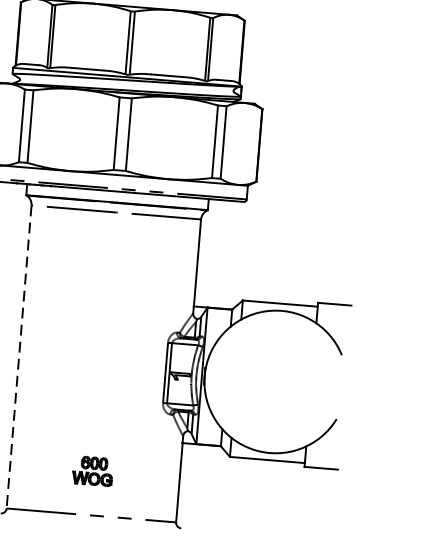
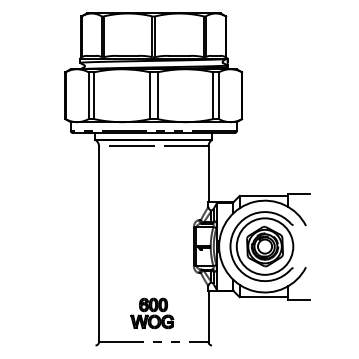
line: (19, 357) -> (99, 244), dashed -> solid
part: (270, 381) -> (261, 246), added
part: (93, 471) -> (152, 313), size x1.67

